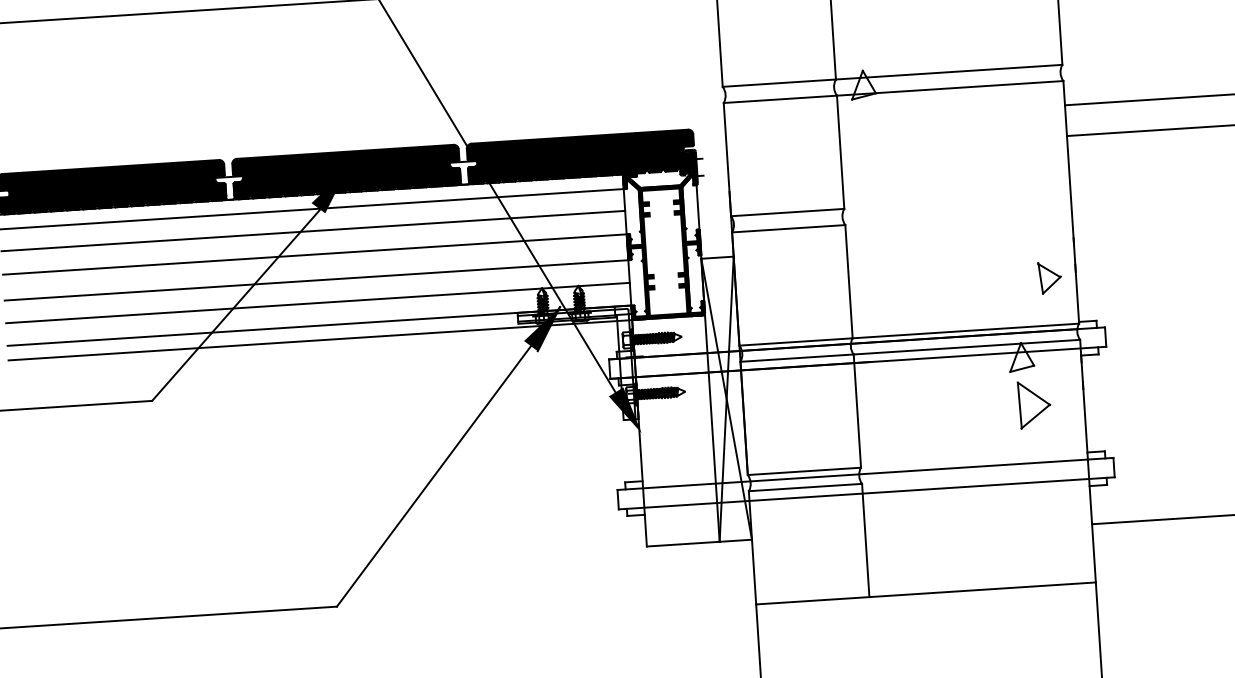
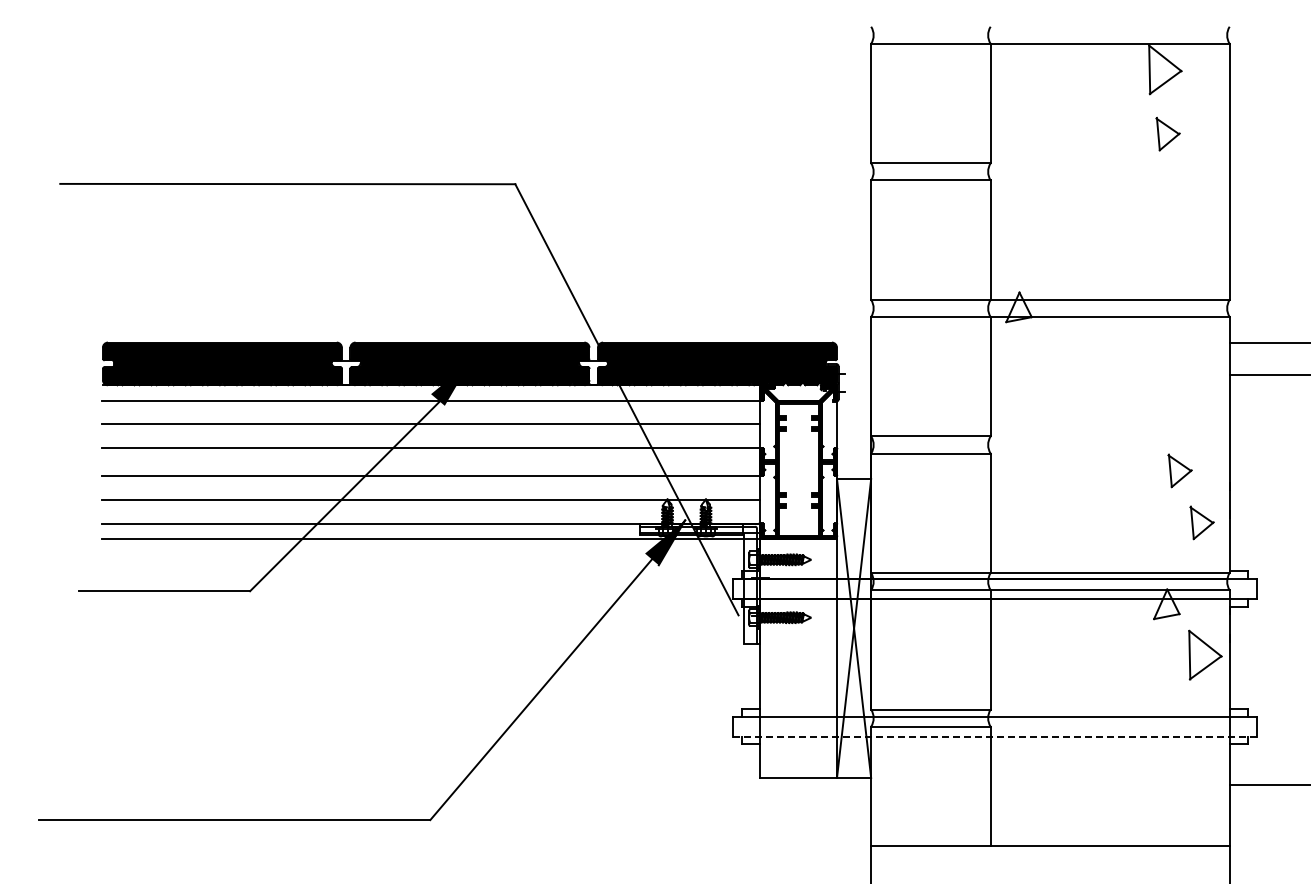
part: (1025, 229) -> (1179, 470), added
part: (1034, 404) -> (1205, 654), moved
fill: (625, 410) -> (746, 633), removed
line: (866, 492) -> (994, 736), solid -> dashed

